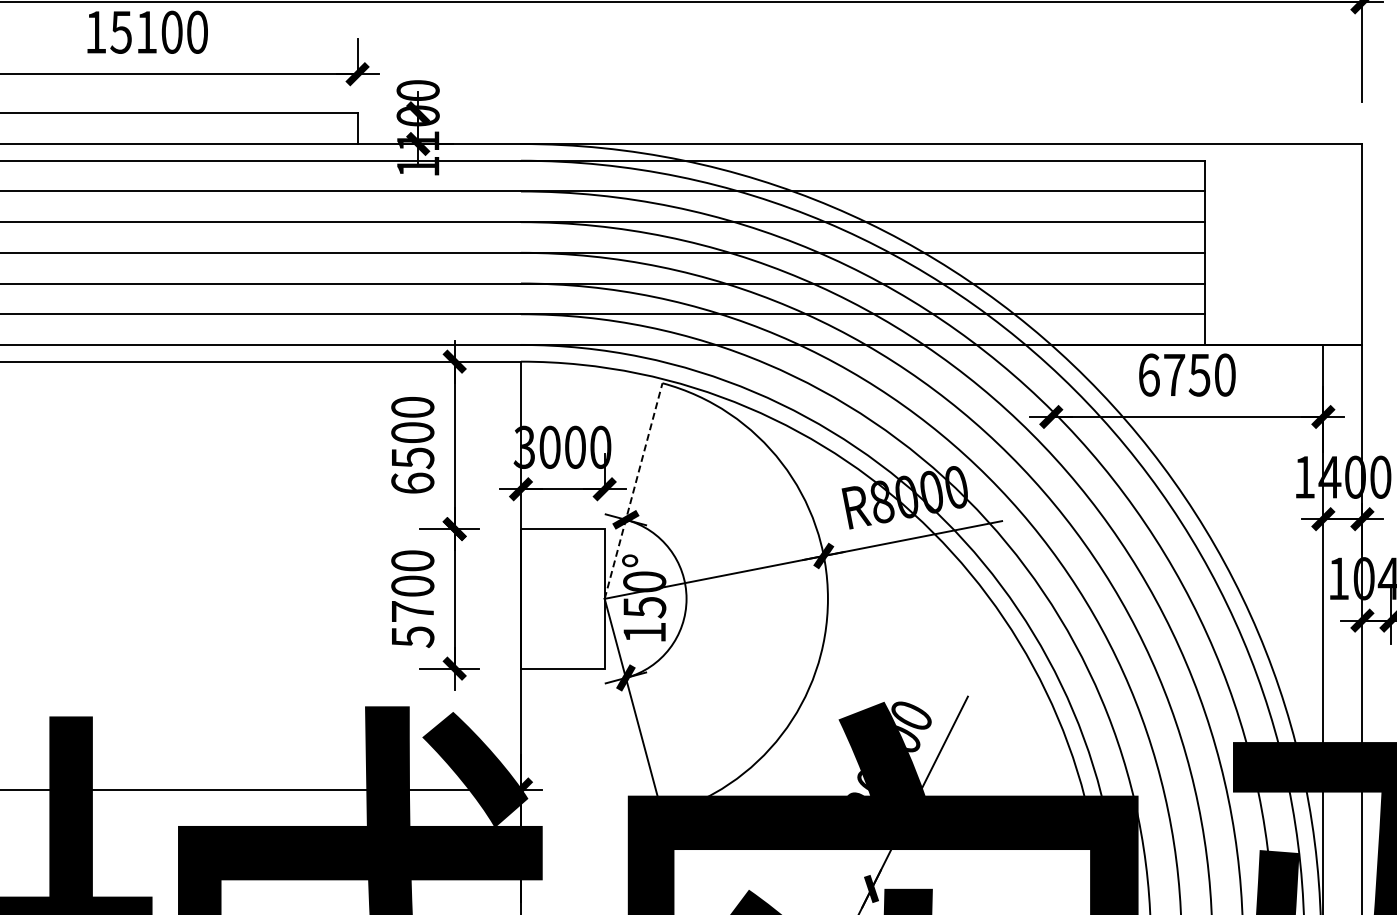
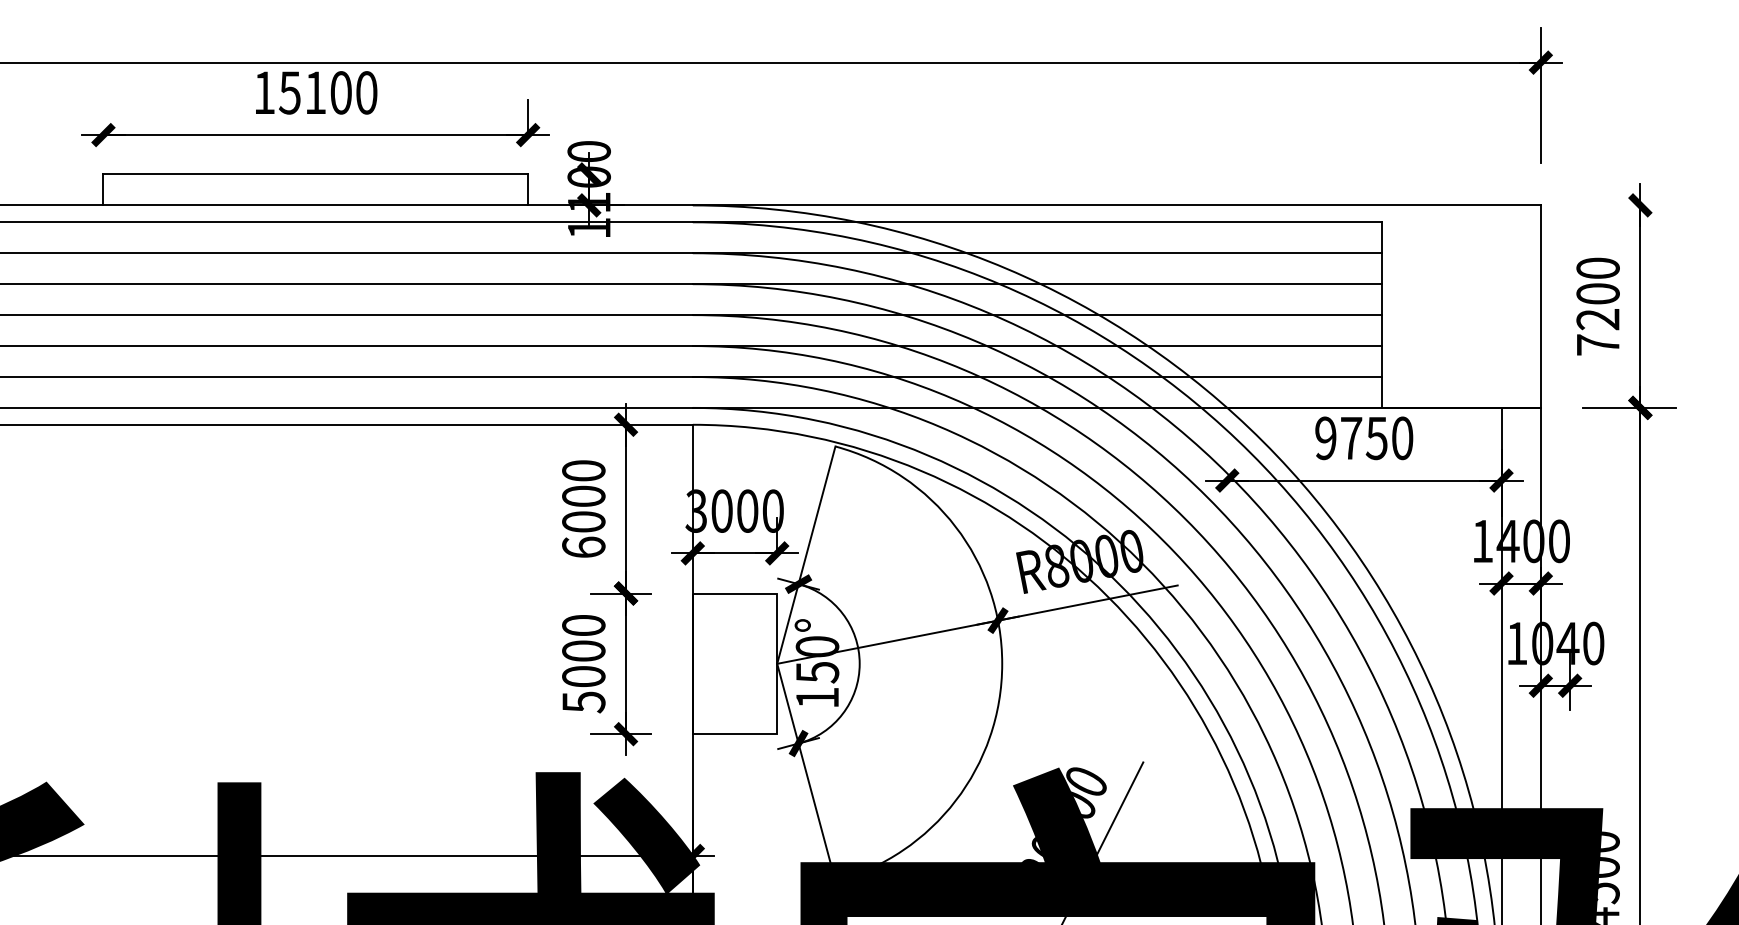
text: (1148, 375) -> (1325, 438), 6750 -> 9750
text: (412, 458) -> (583, 522), 6500 -> 6000
line: (633, 490) -> (806, 554), dashed -> solid
text: (412, 611) -> (583, 676), 5700 -> 5000

